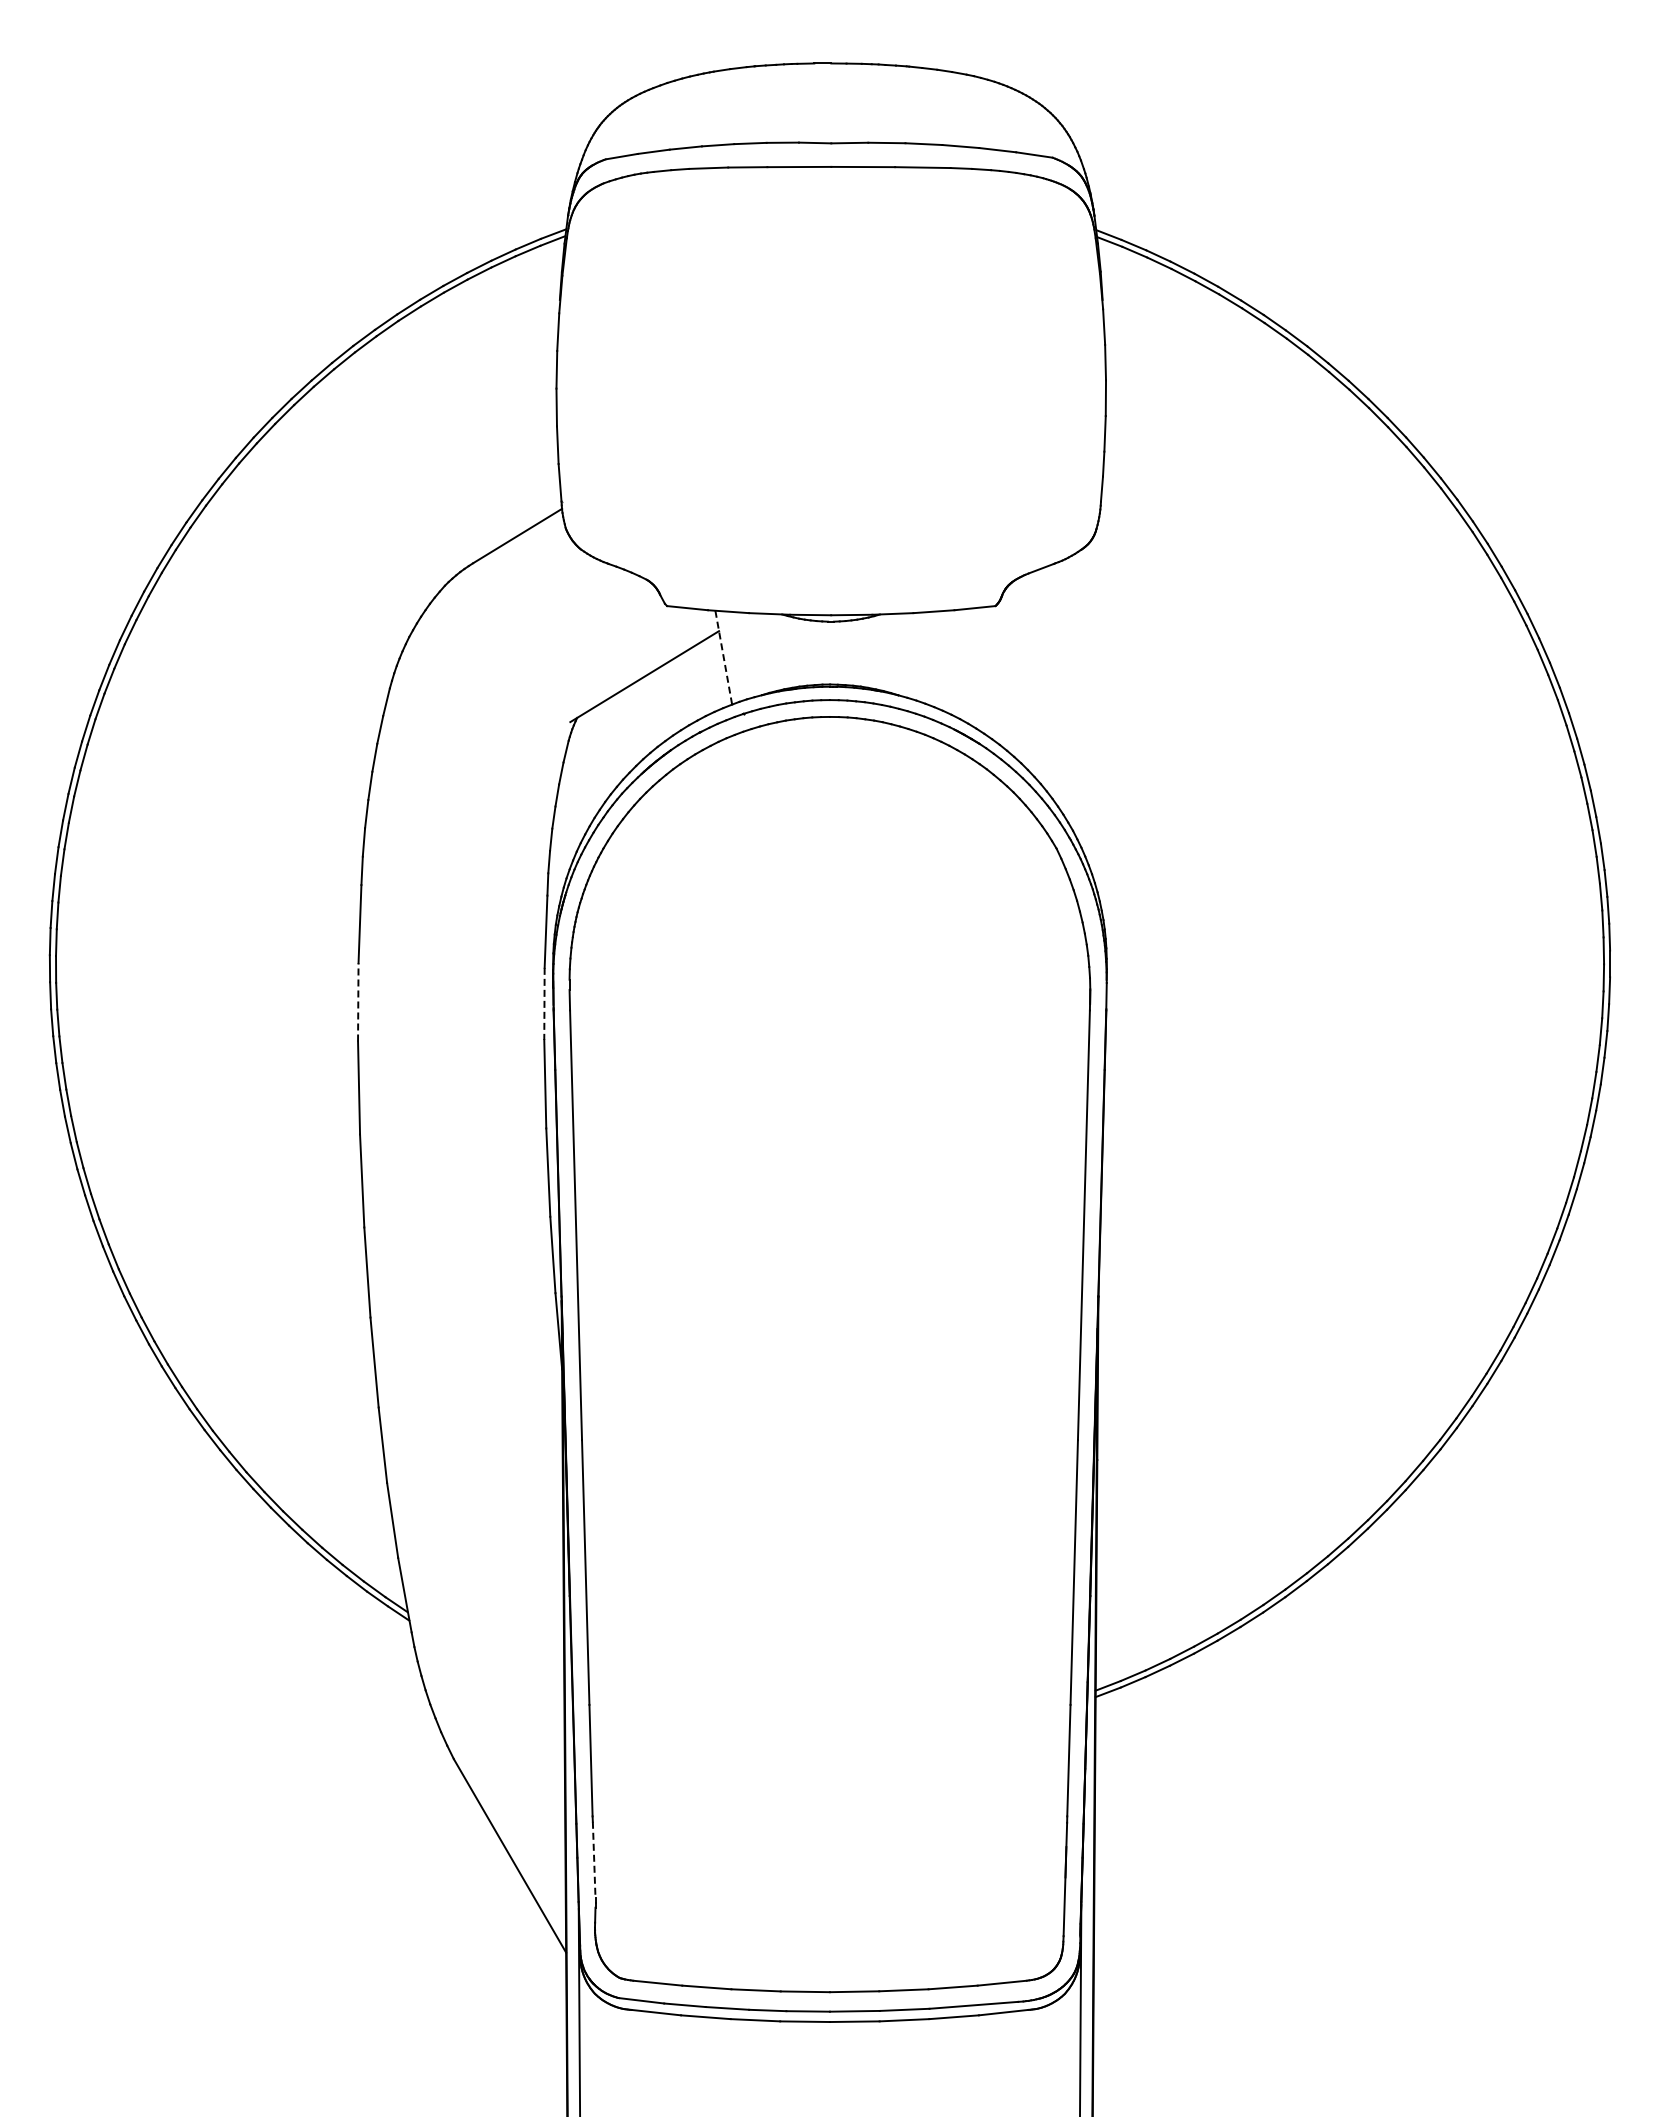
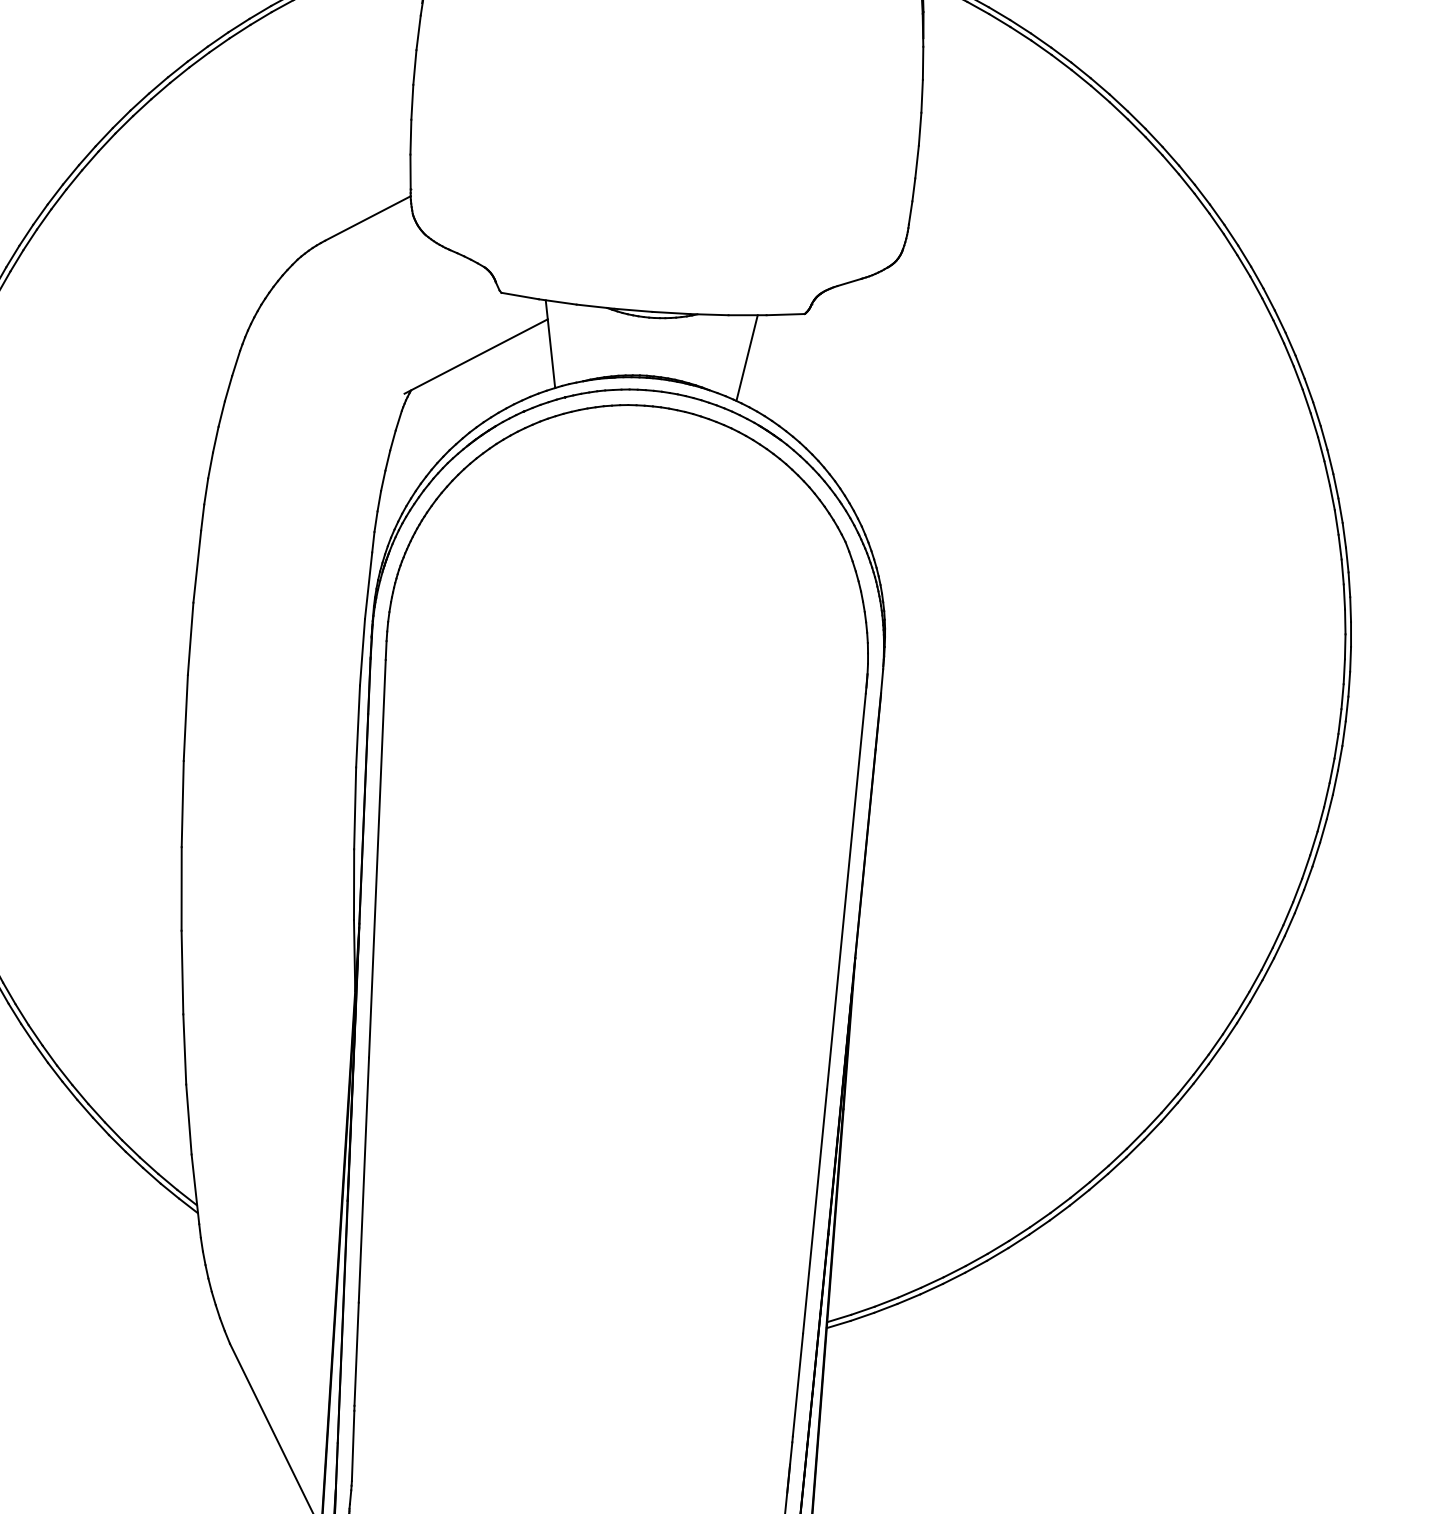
line: (723, 657) -> (550, 343), dashed -> solid
line: (936, 657) -> (746, 357), added
line: (358, 1001) -> (190, 638), dashed -> solid
line: (544, 1004) -> (362, 652), dashed -> solid
line: (594, 1859) -> (353, 1445), dashed -> solid

